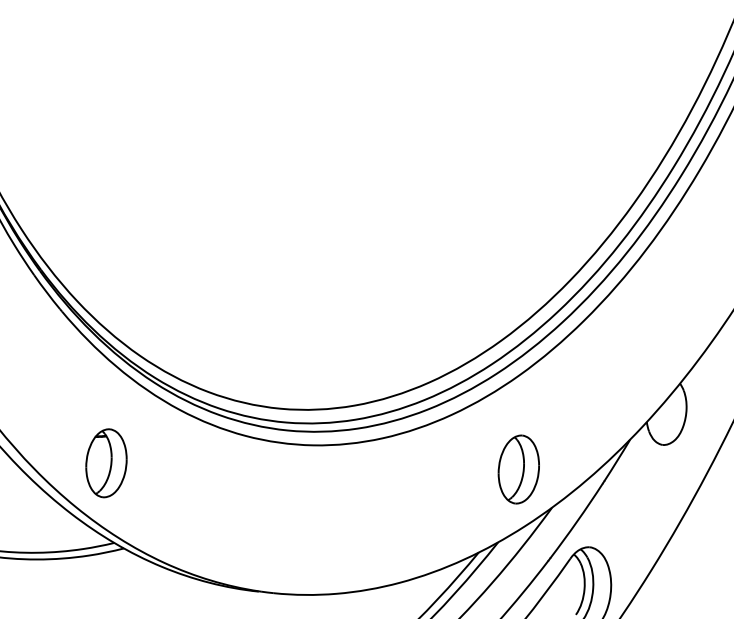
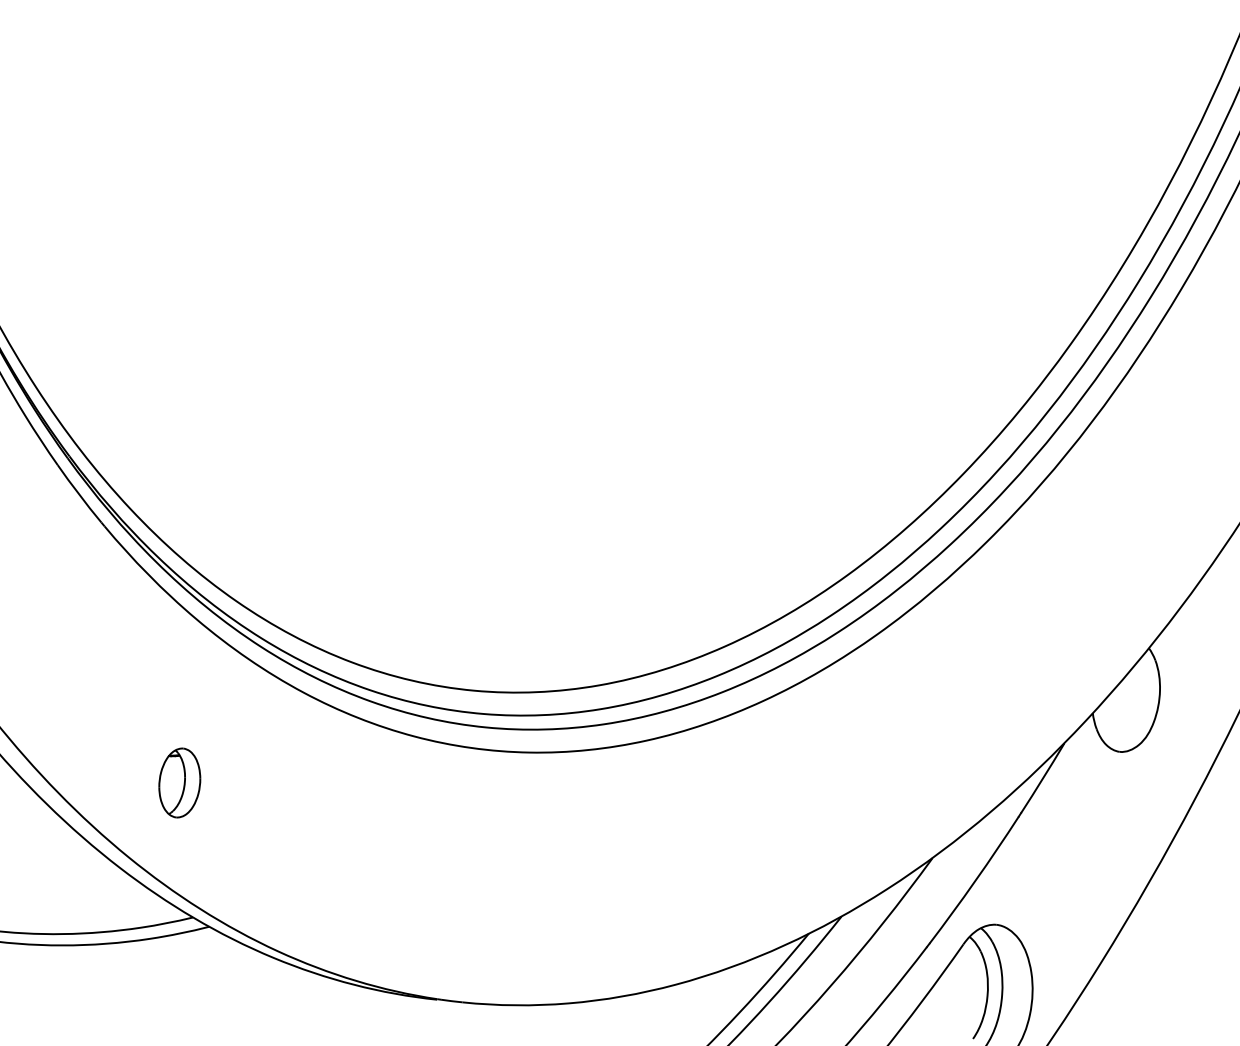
part: (106, 463) -> (179, 783), size x0.6
part: (518, 469) -> (875, 793), removed

